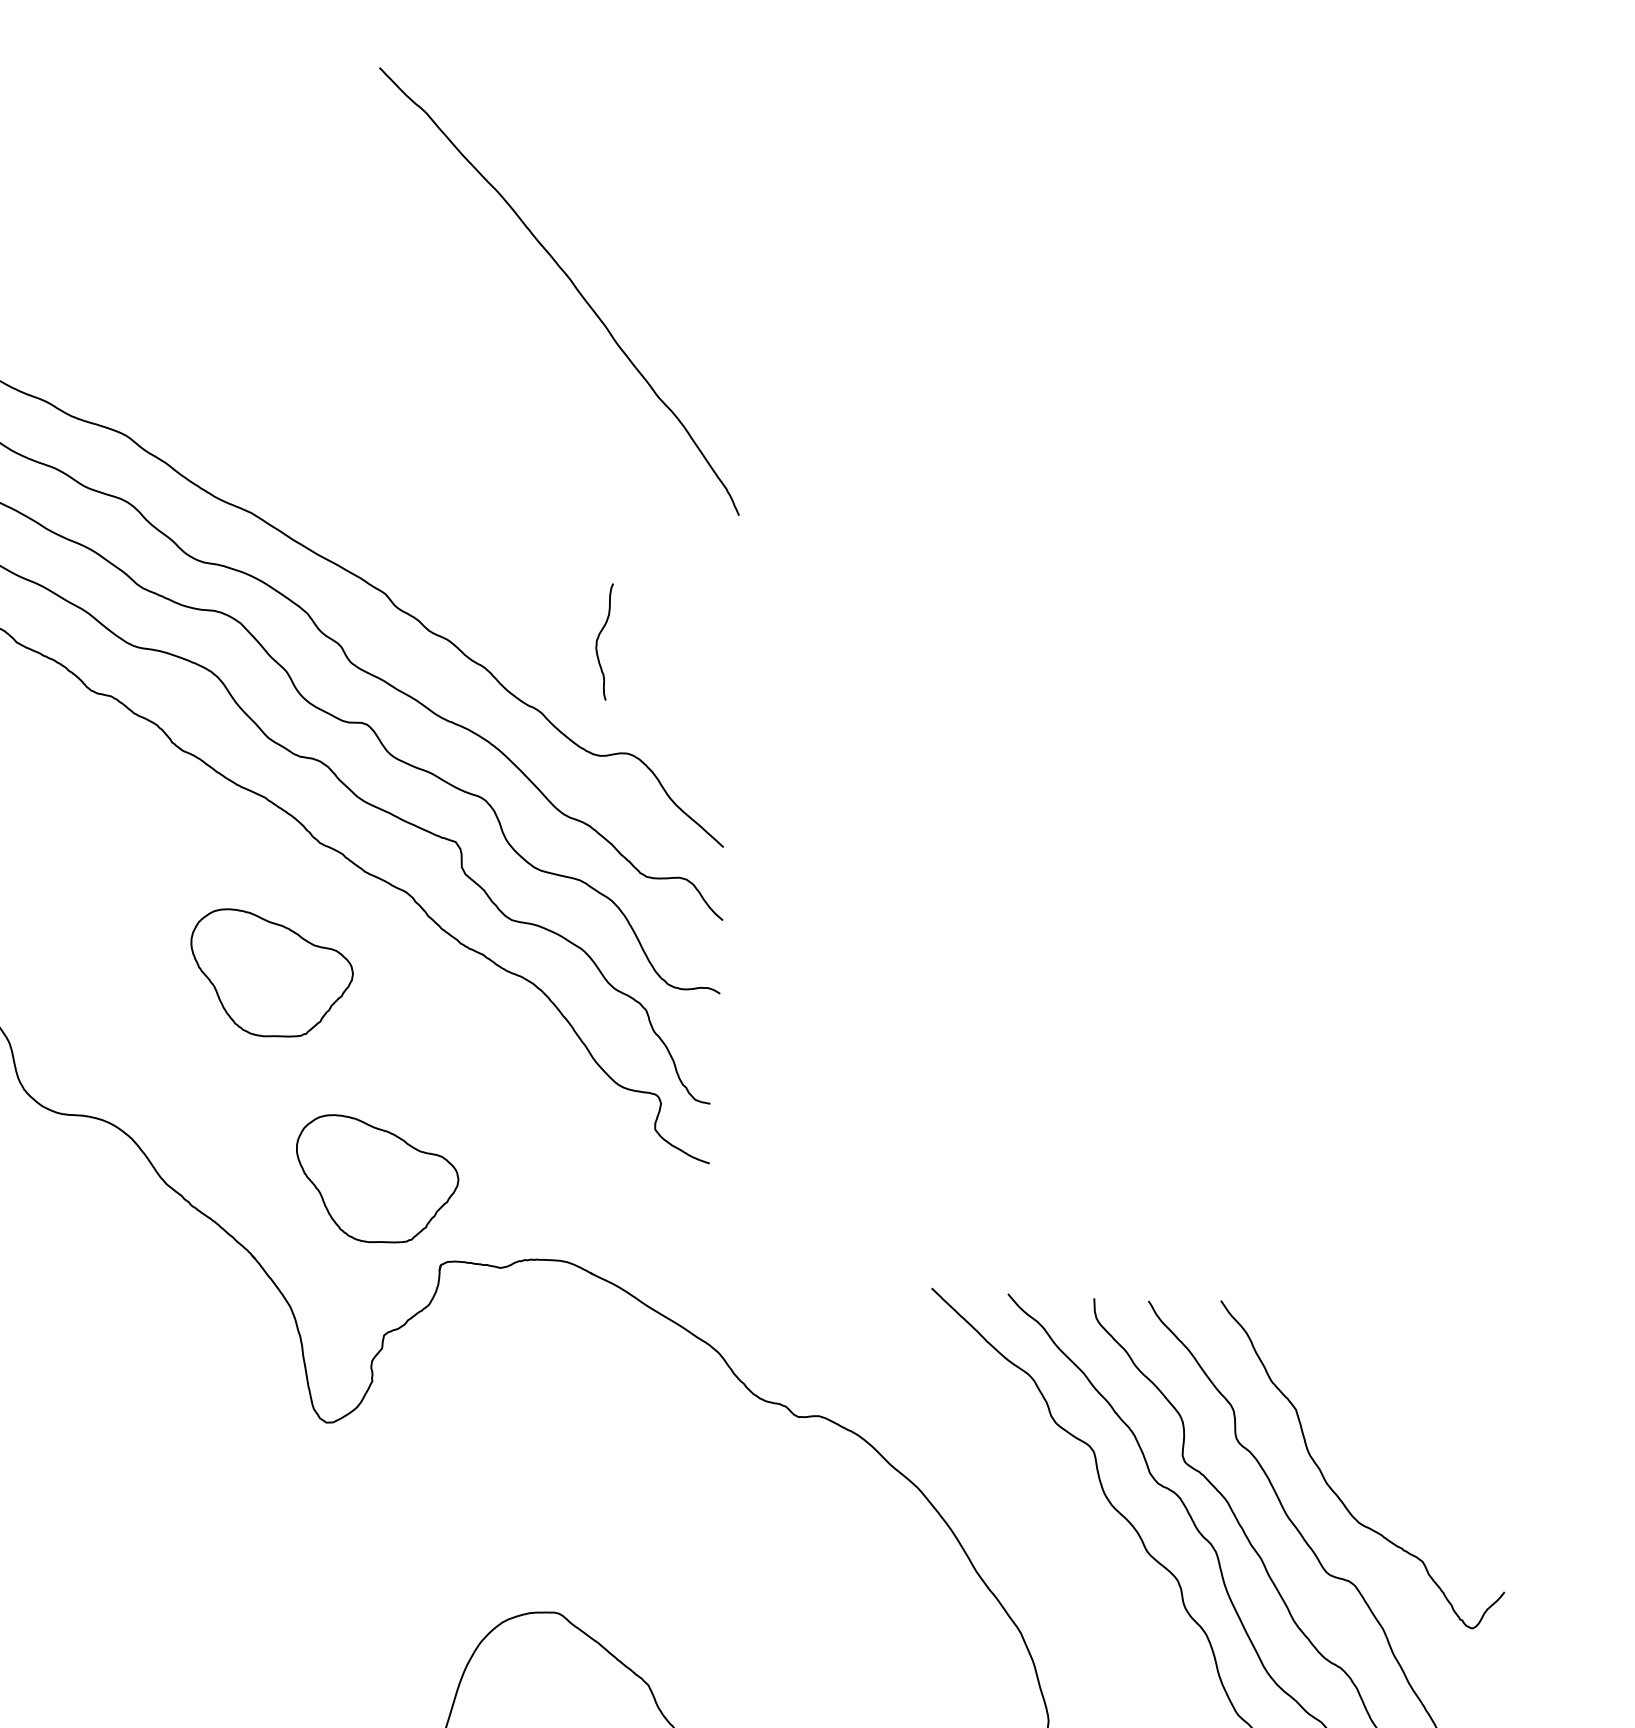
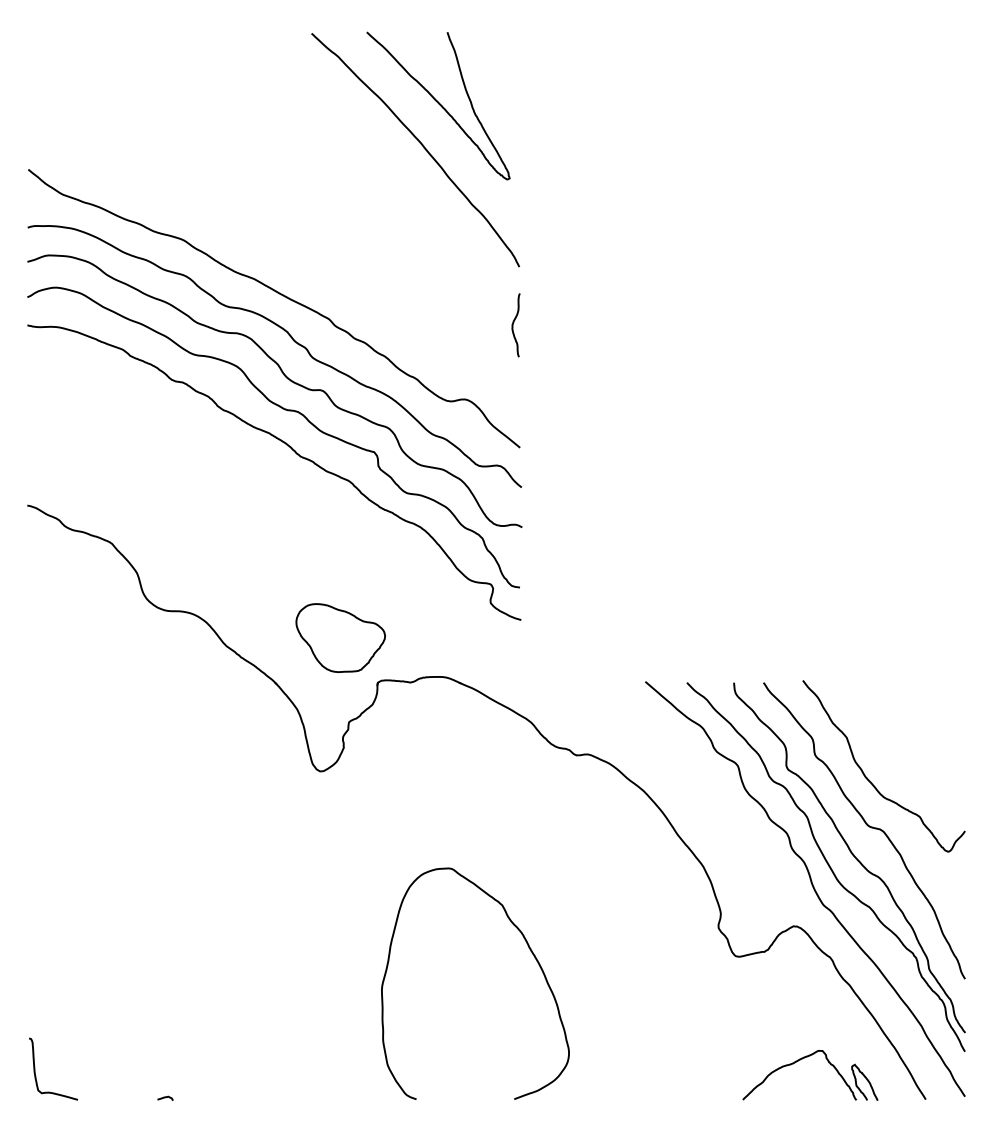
curve: (605, 209) -> (438, 104), added
curve: (598, 641) -> (513, 325), moved
part: (270, 972) -> (277, 528), removed

